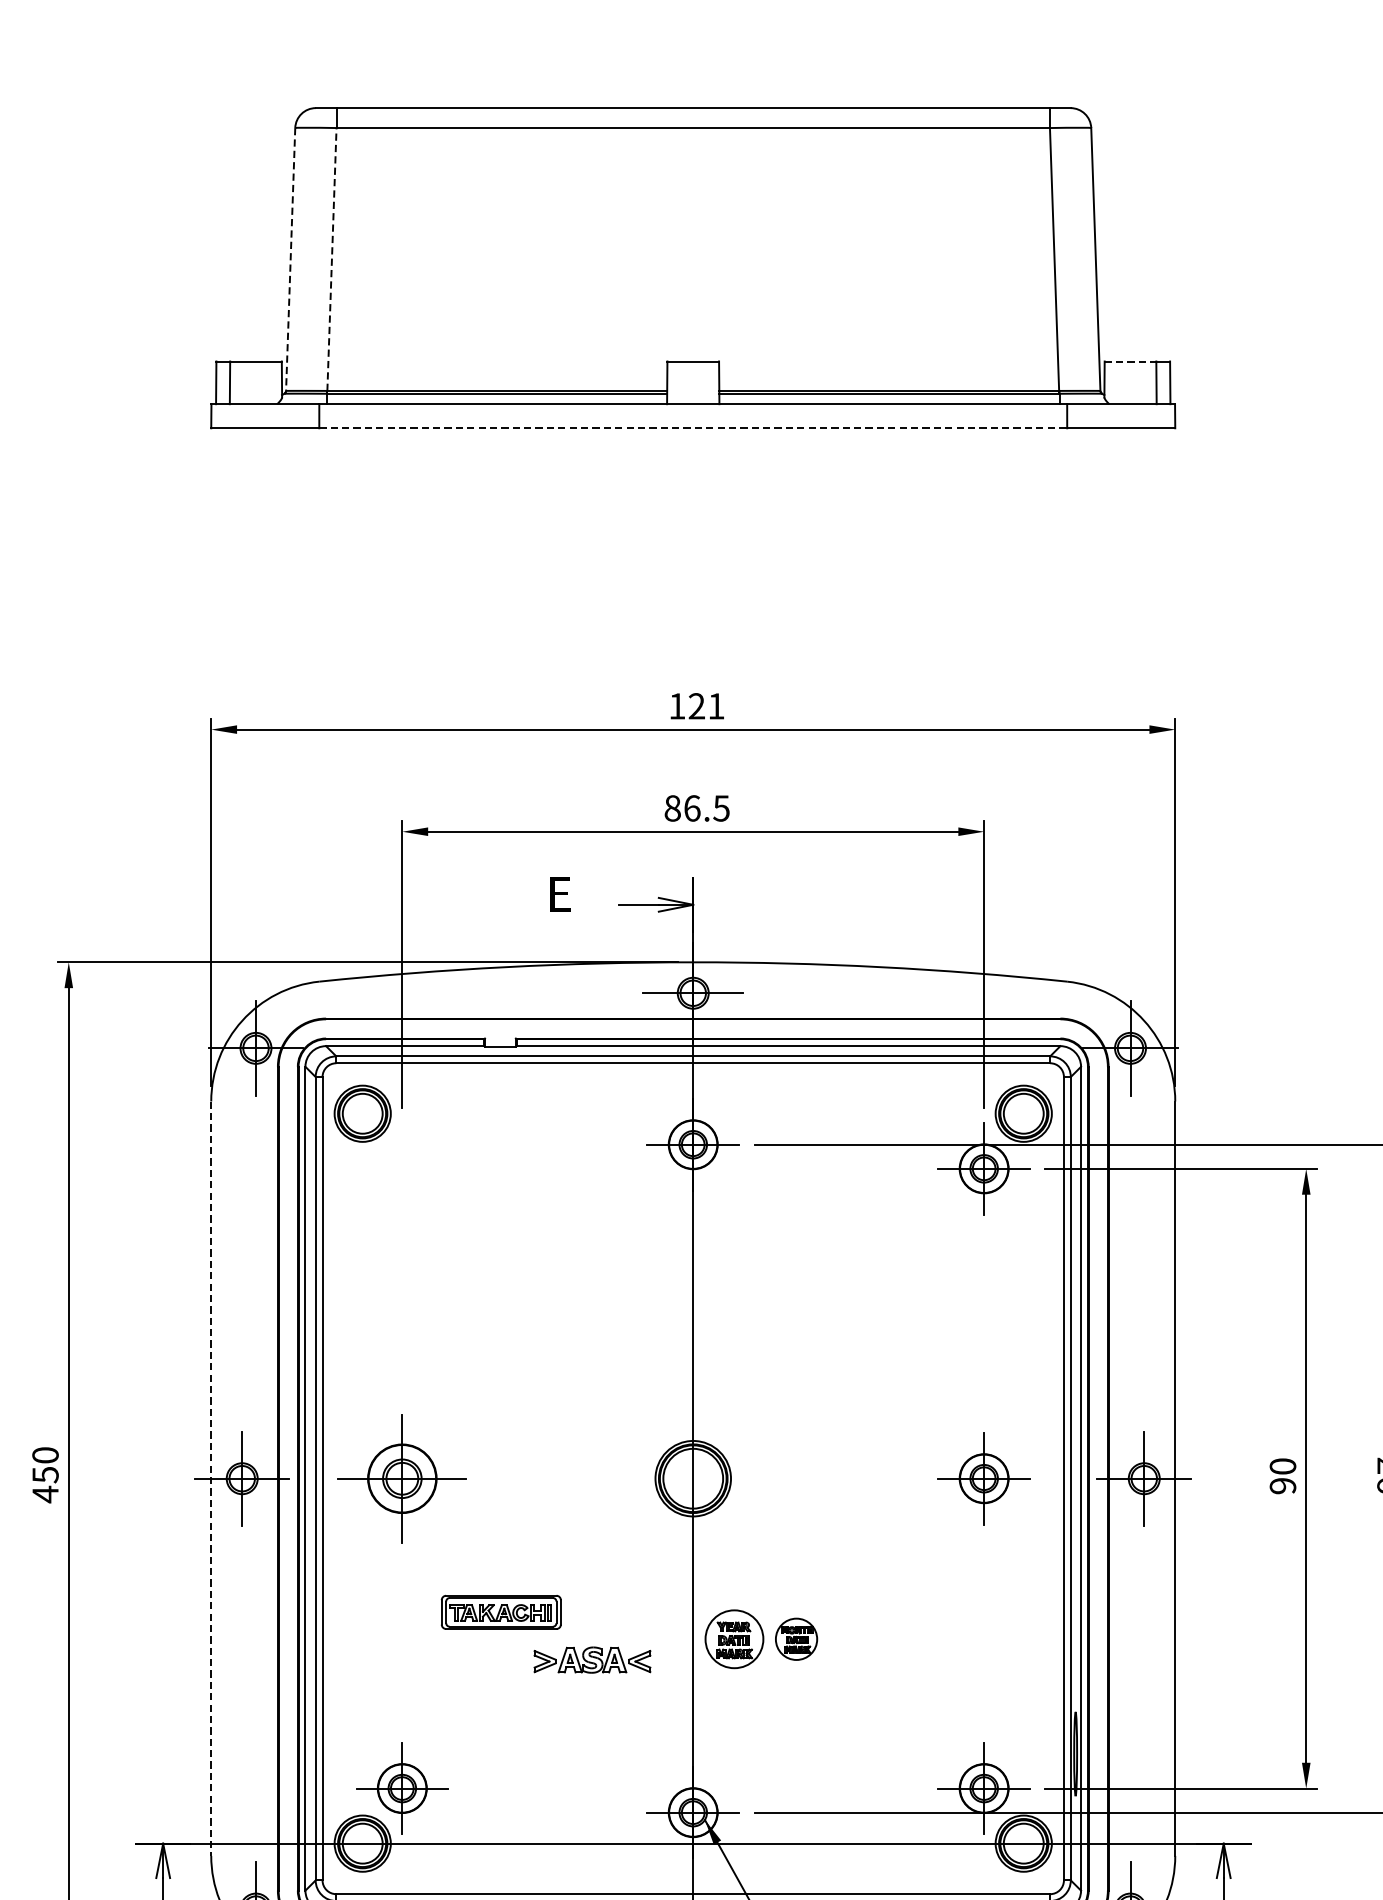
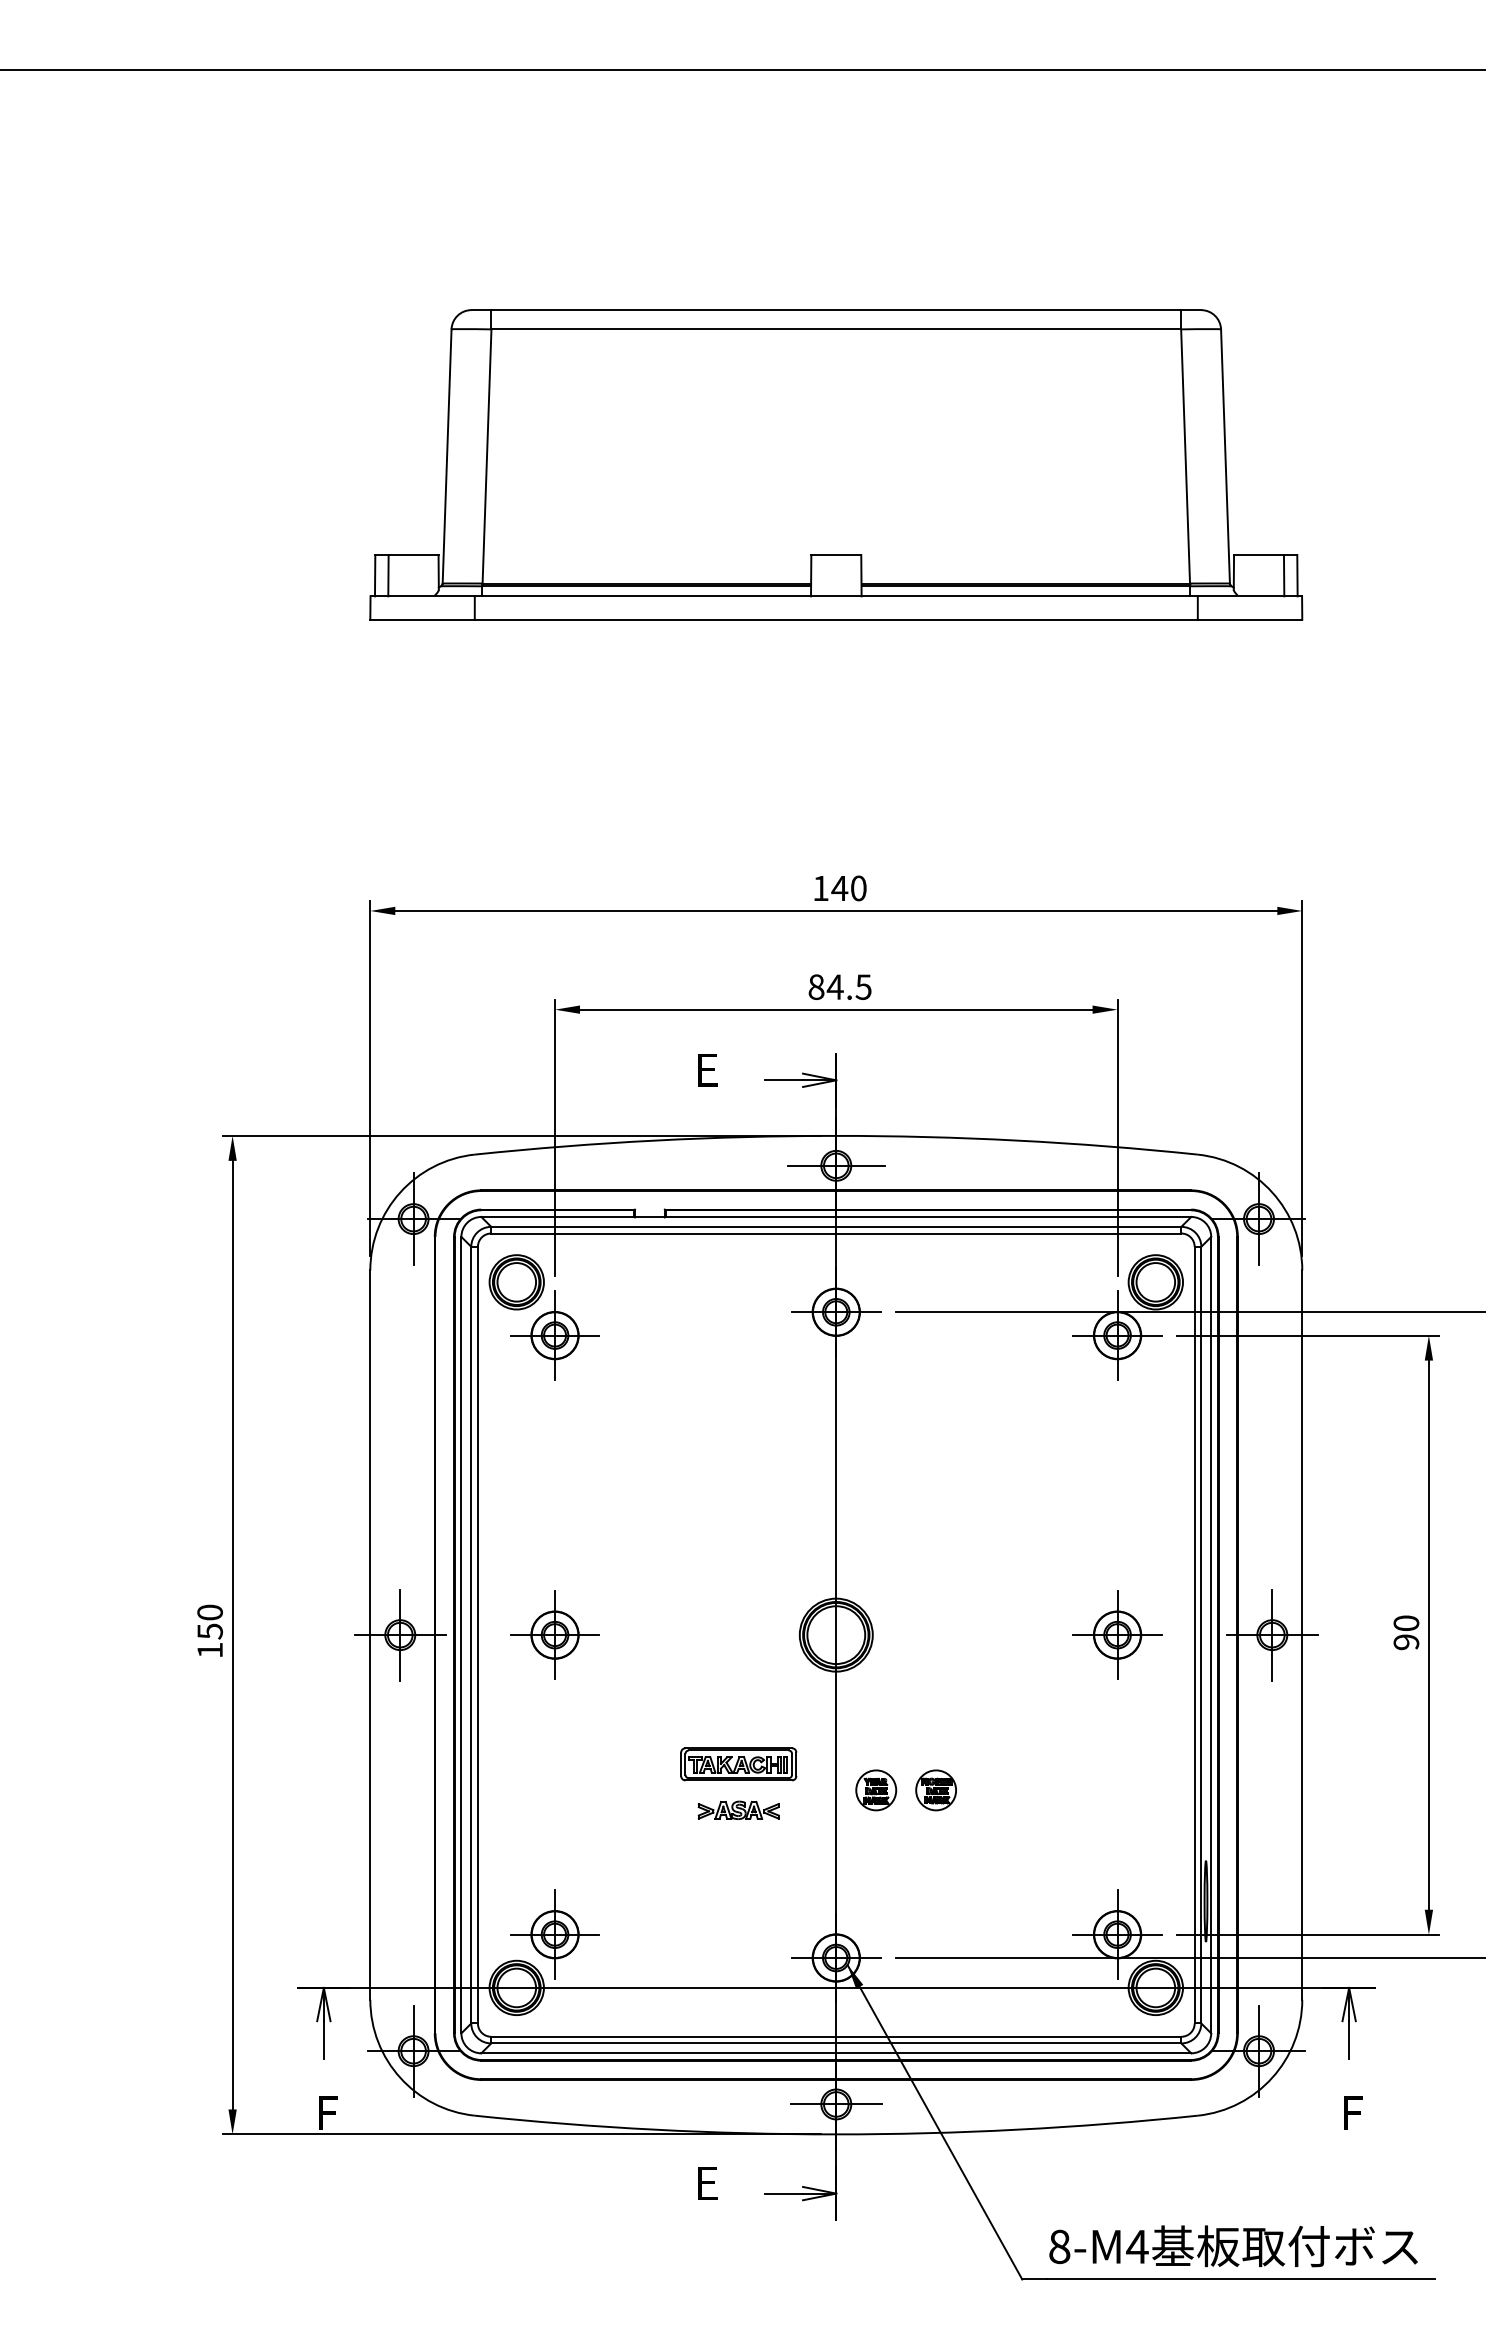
line: (332, 258) -> (487, 455), dashed -> solid
line: (291, 259) -> (447, 456), dashed -> solid
line: (1131, 361) -> (1259, 555), dashed -> solid
line: (693, 428) -> (836, 619), dashed -> solid
text: (705, 706) -> (848, 888), 121 -> 140
text: (691, 808) -> (834, 987), 86.5 -> 84.5
part: (401, 1168) -> (554, 1335), added
part: (401, 1478) -> (554, 1634), size x0.71
line: (211, 1479) -> (370, 1635), dashed -> solid
text: (44, 1494) -> (209, 1650), 450 -> 150
part: (501, 1612) -> (738, 1764), moved
part: (734, 1639) -> (876, 1790), size x0.71
part: (592, 1659) -> (738, 1809), size x0.71

